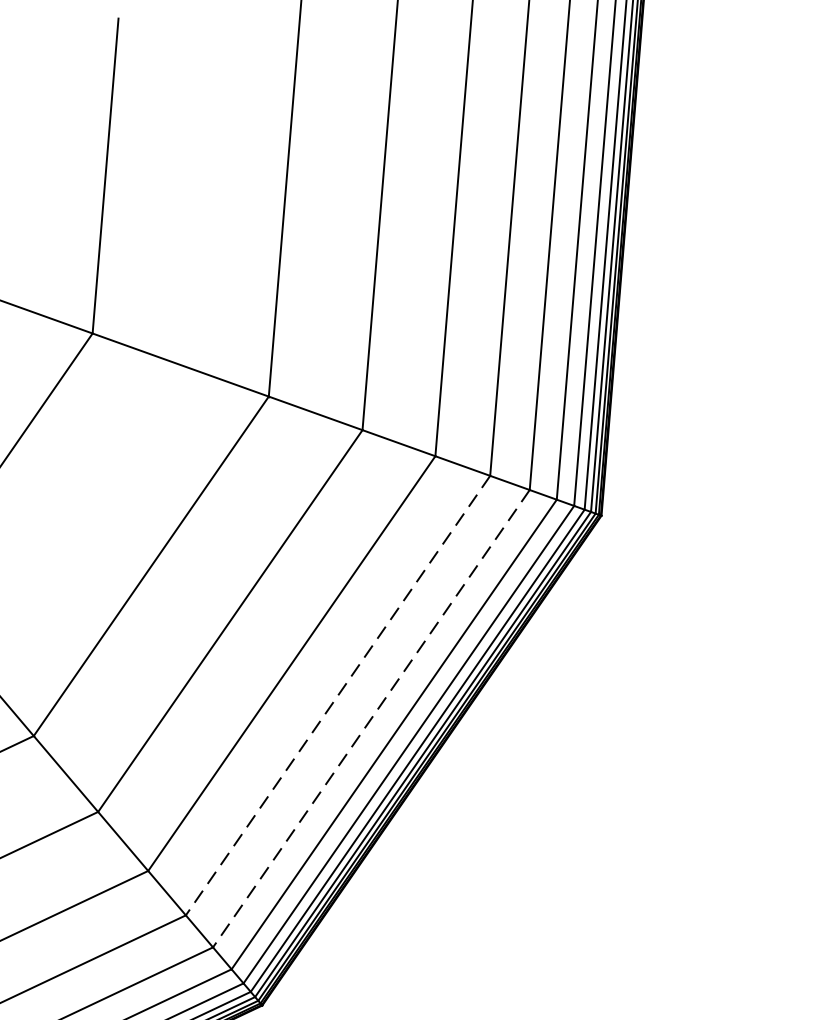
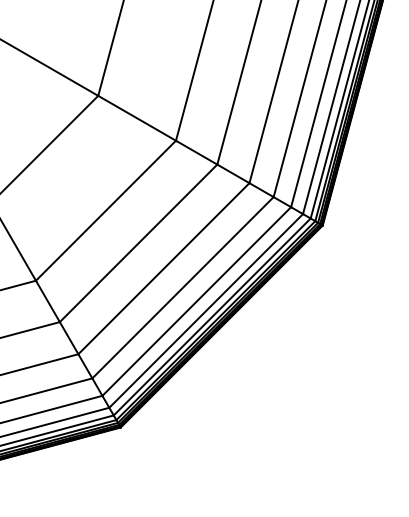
line: (337, 697) -> (182, 288), dashed -> solid
line: (370, 718) -> (196, 301), dashed -> solid

